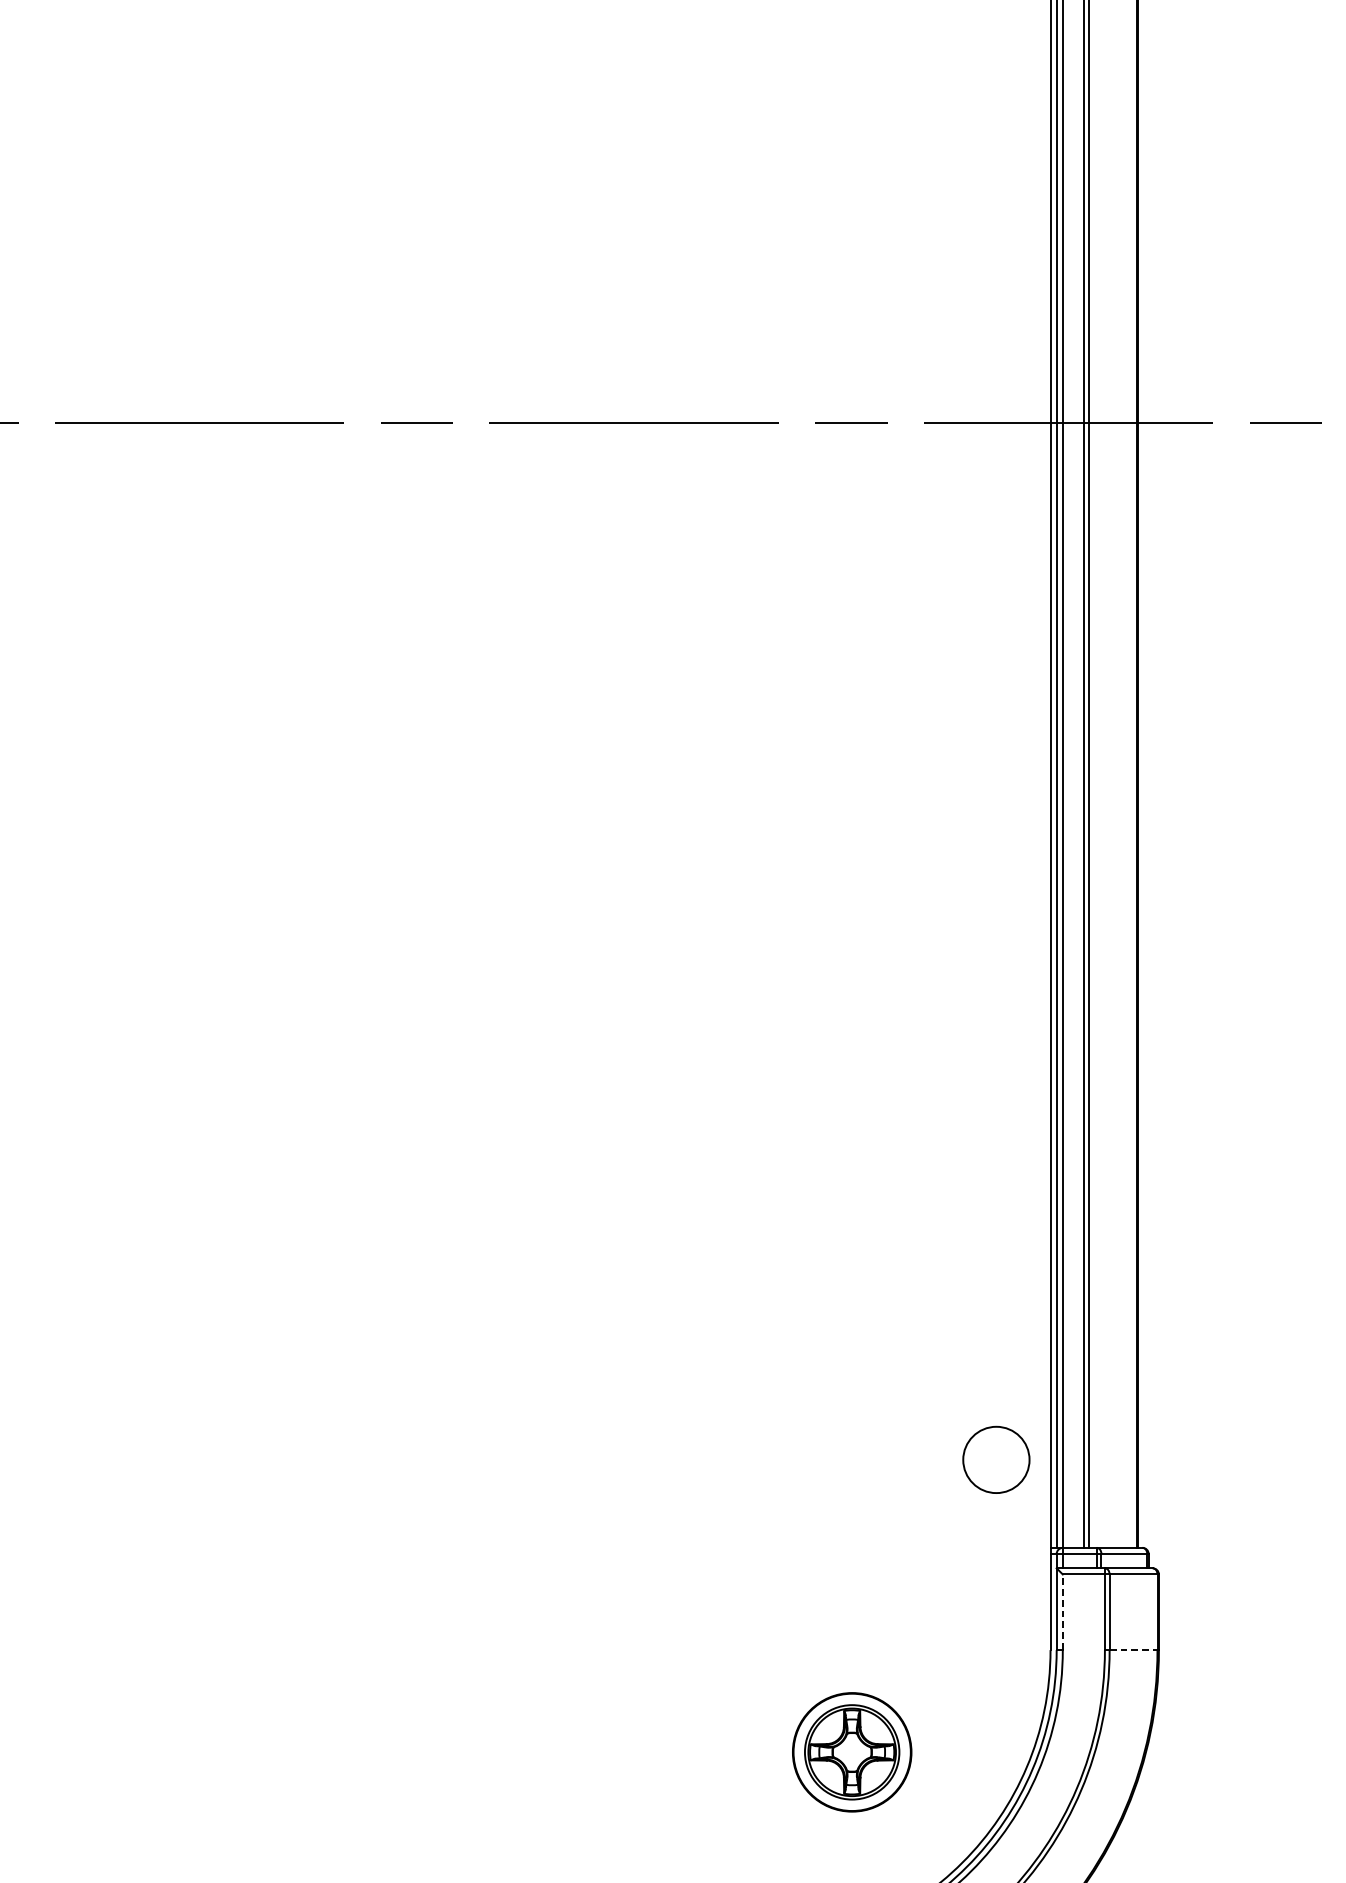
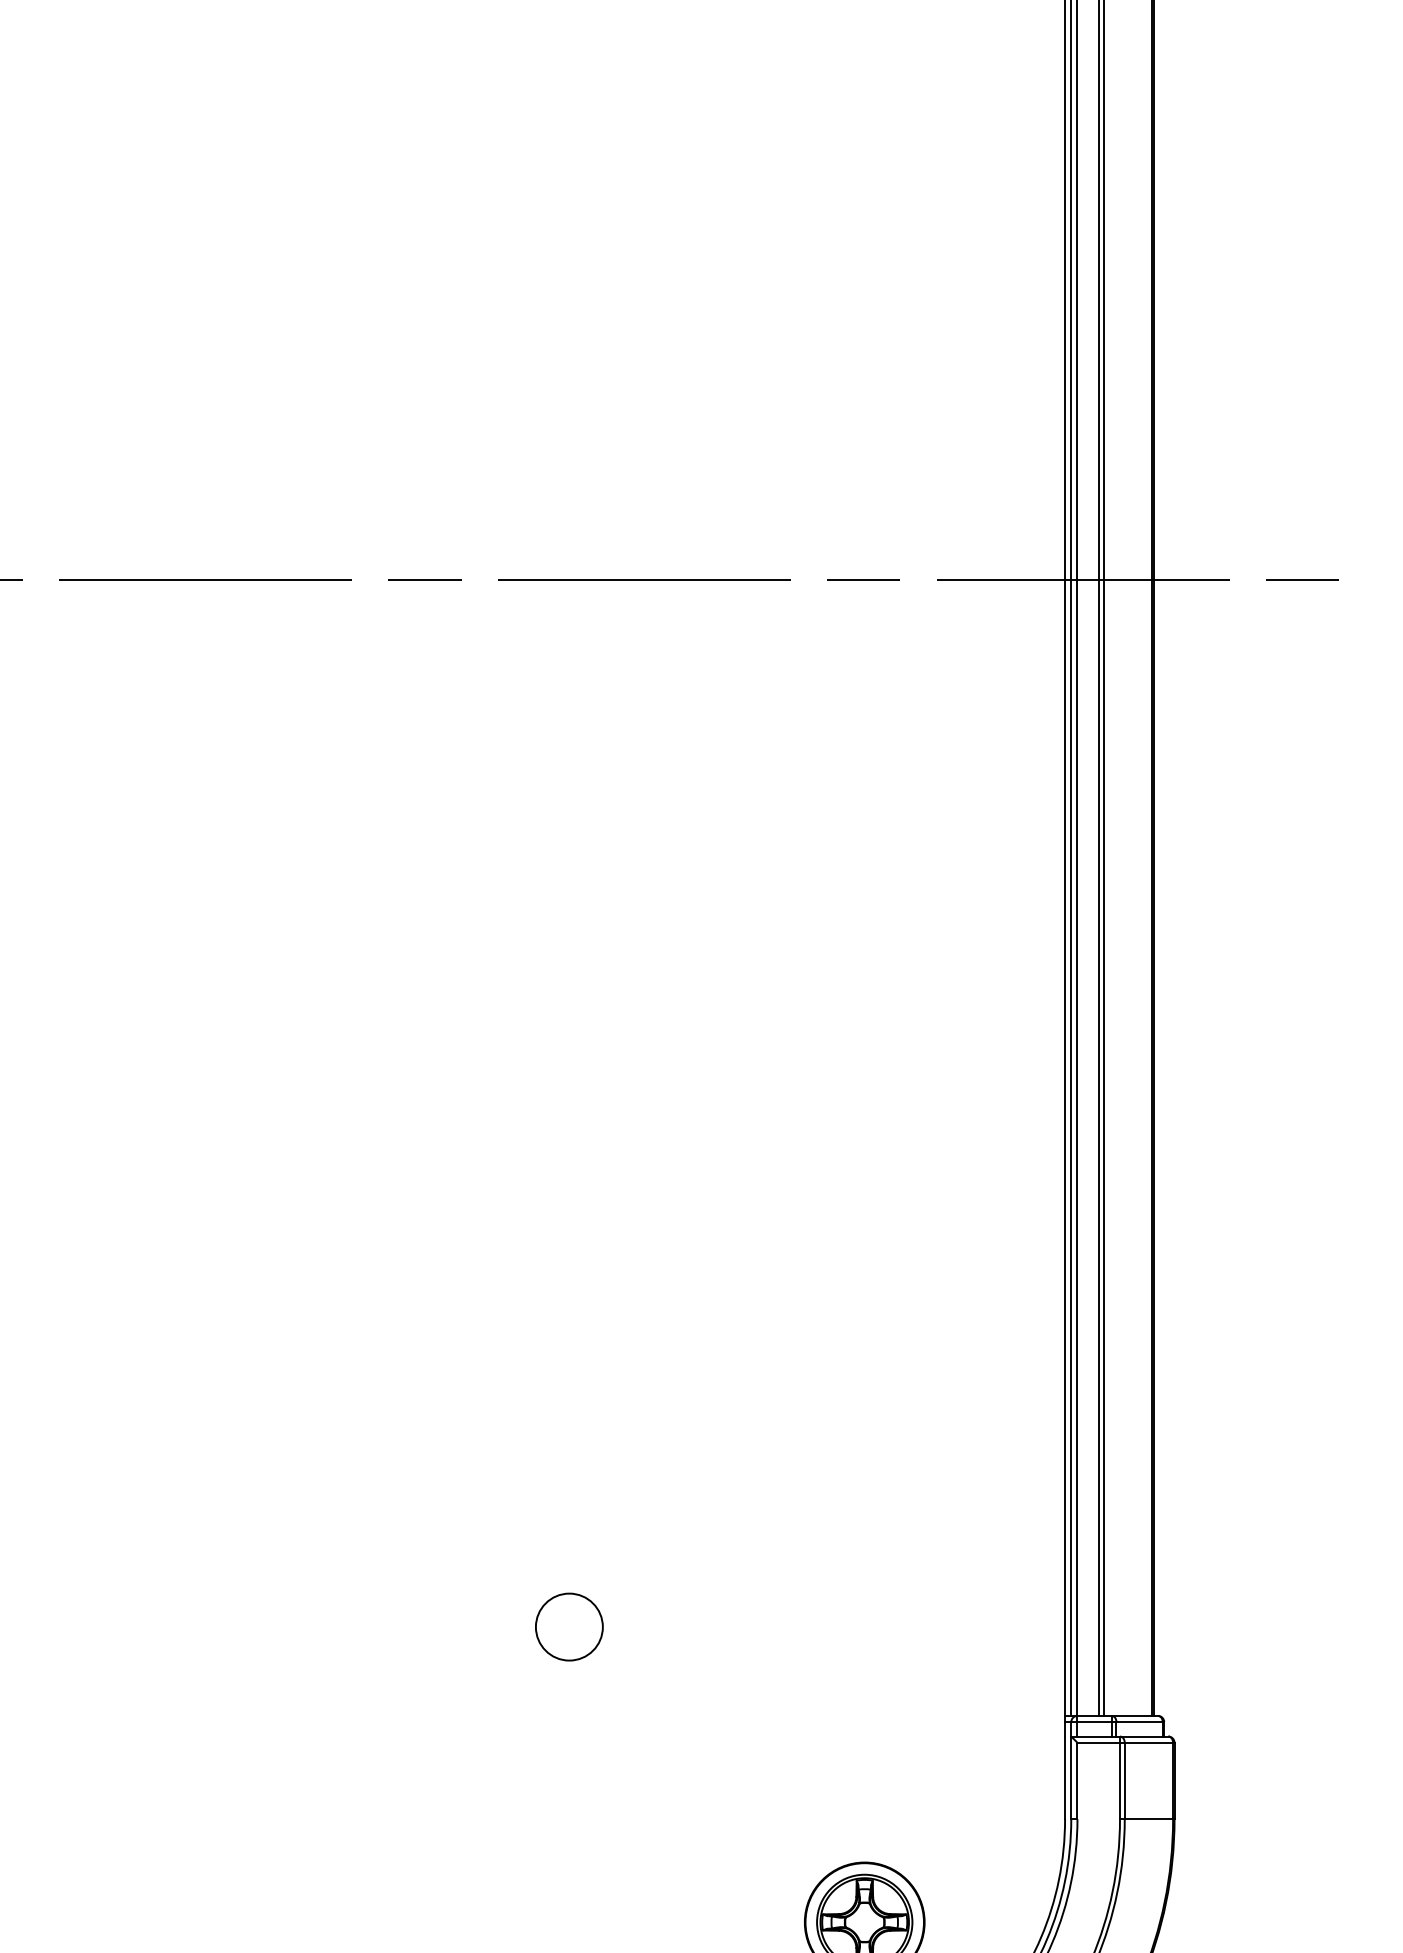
circle: (996, 1459) -> (569, 1626), moved
line: (1062, 1611) -> (1077, 1780), dashed -> solid
line: (1134, 1650) -> (1149, 1819), dashed -> solid

